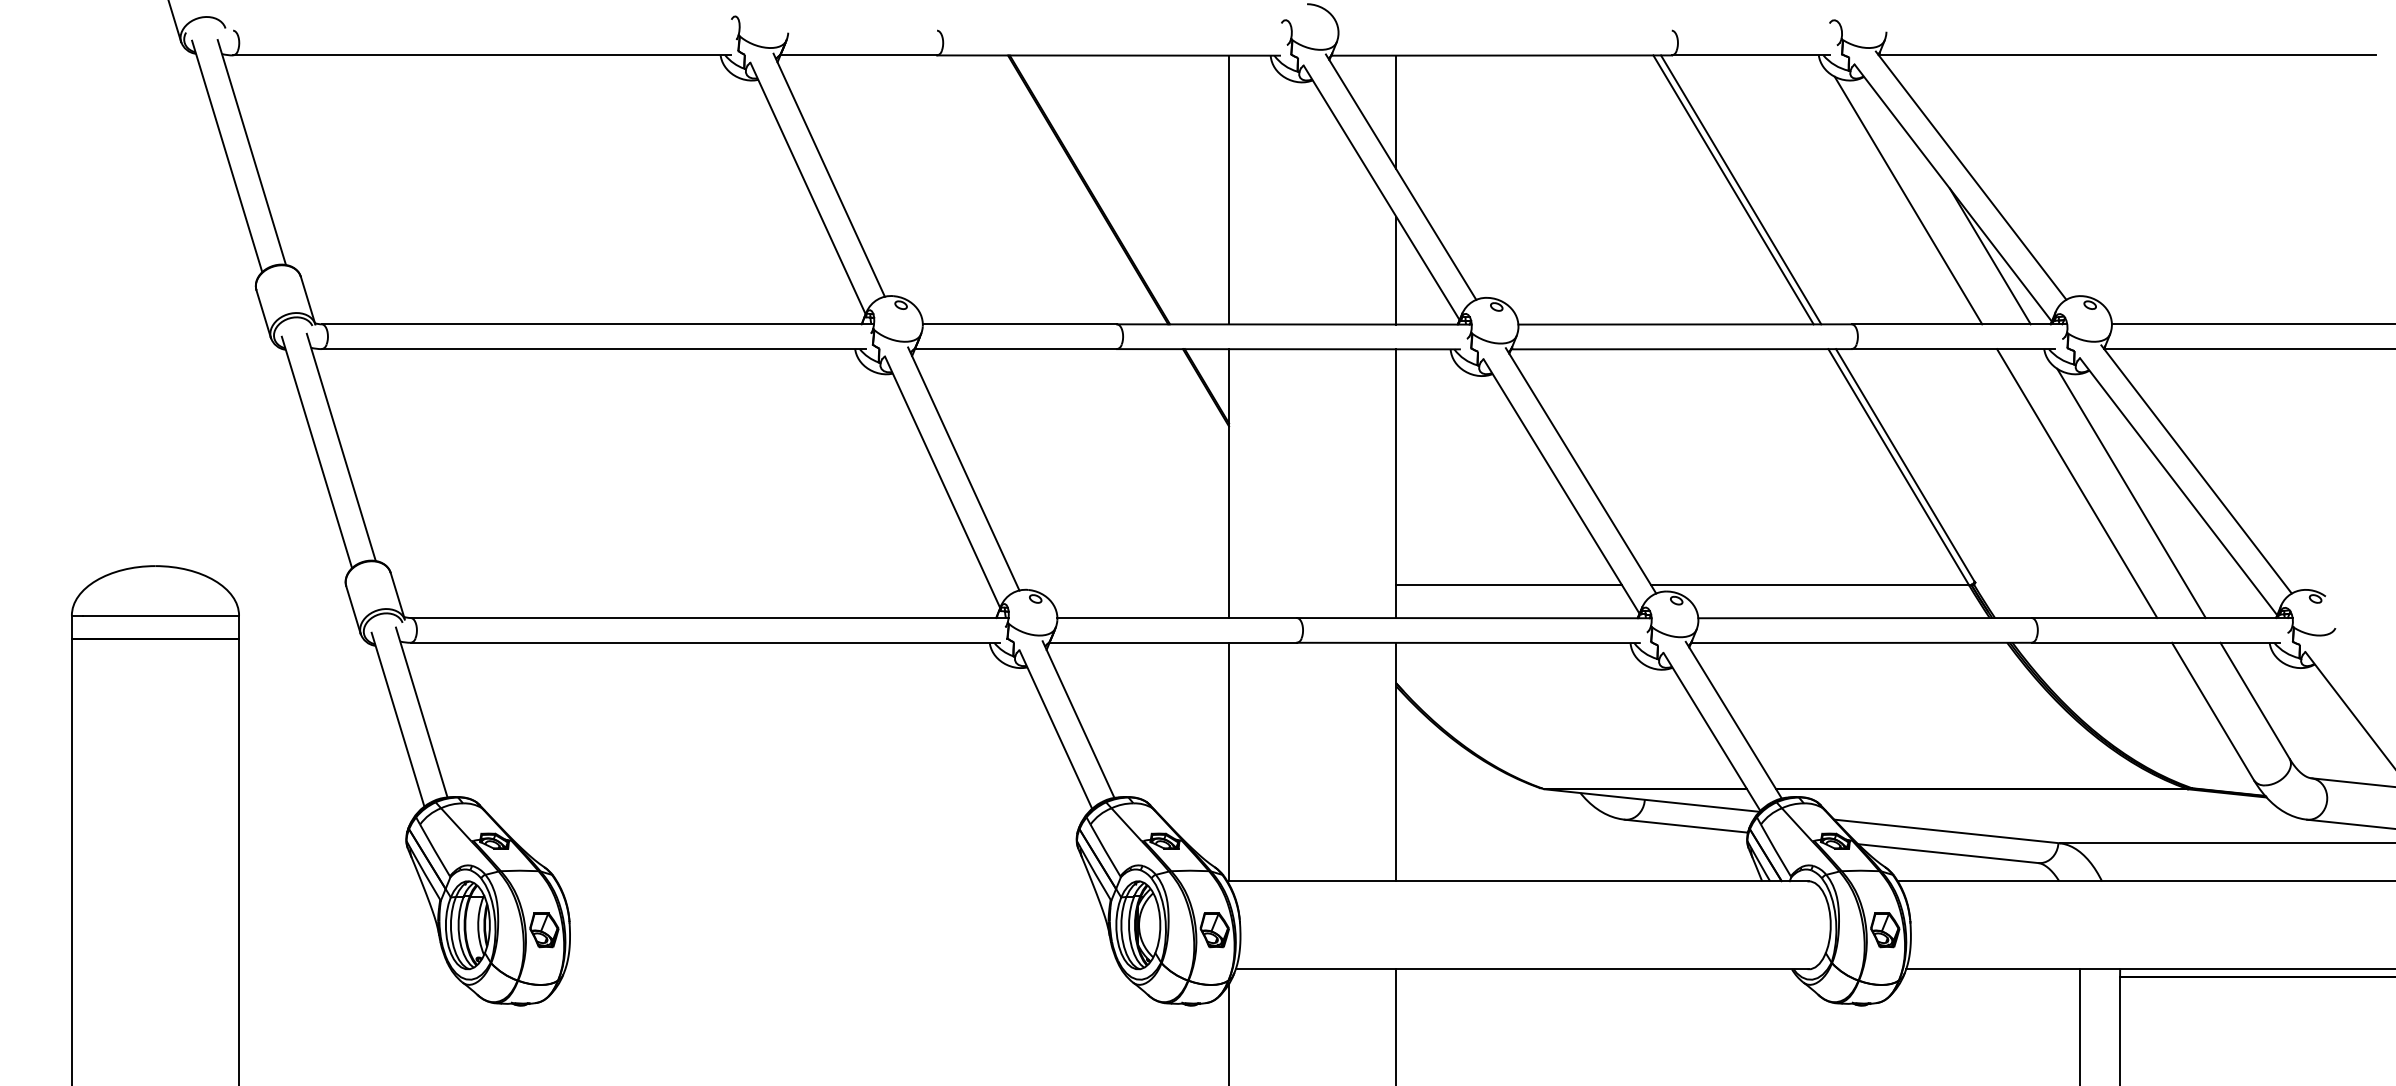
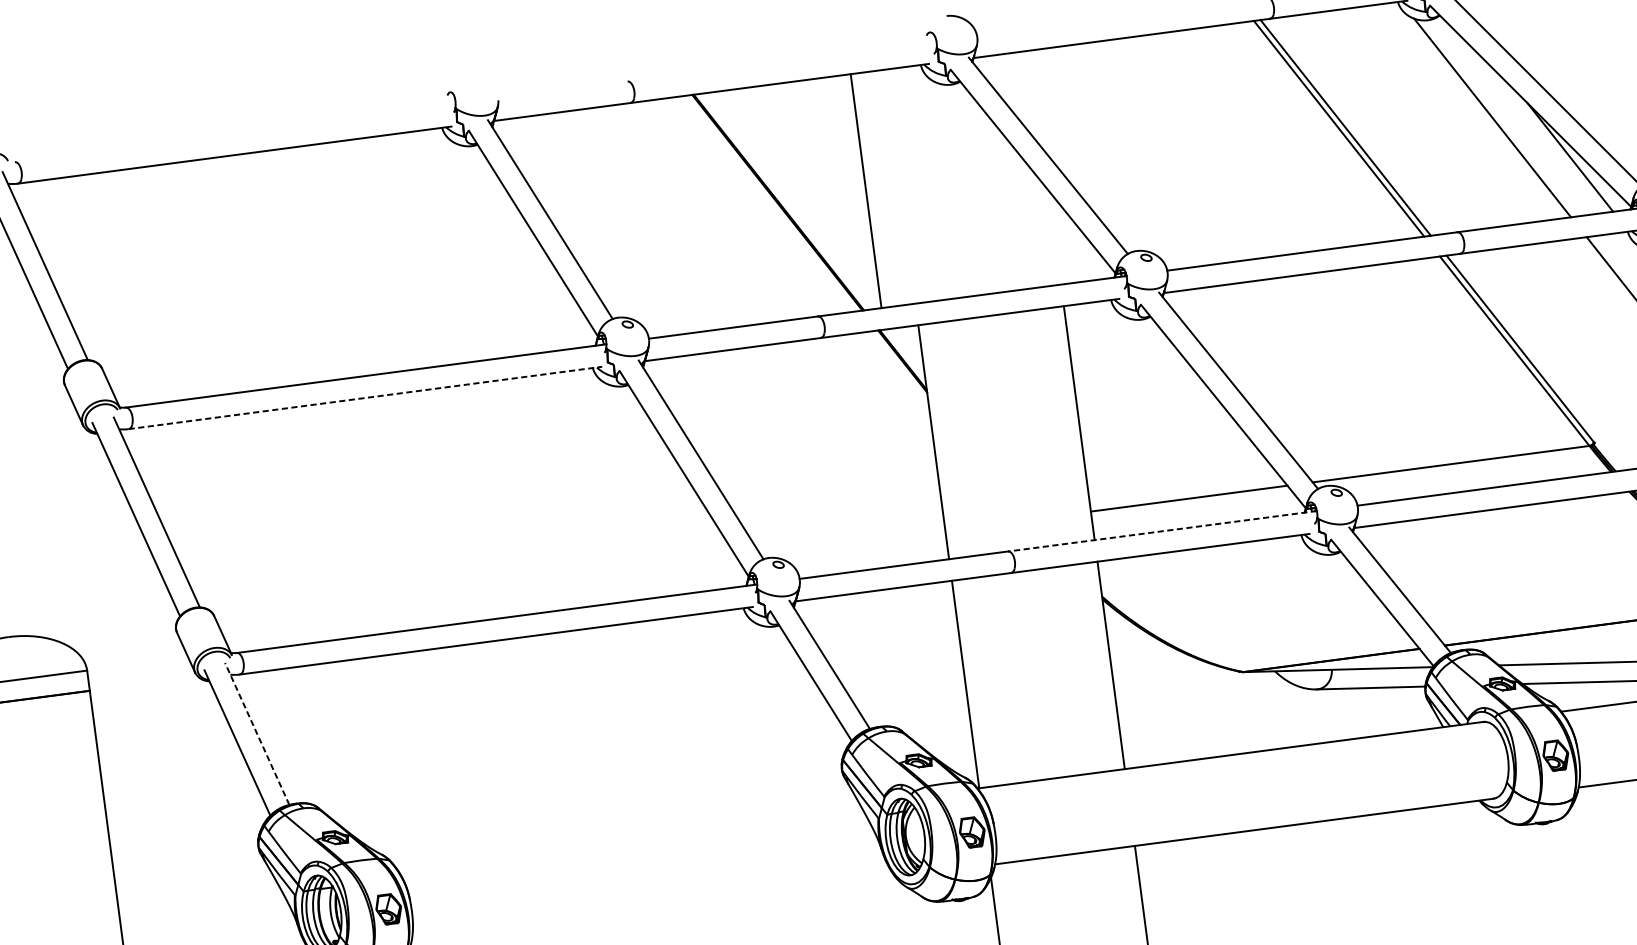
line: (1396, 112) -> (1036, 100), removed
line: (1229, 189) -> (866, 190), moved
line: (1396, 270) -> (1055, 237), removed
line: (594, 349) -> (366, 398), solid -> dashed
line: (1473, 618) -> (1161, 531), solid -> dashed
line: (421, 712) -> (257, 734), solid -> dashed

